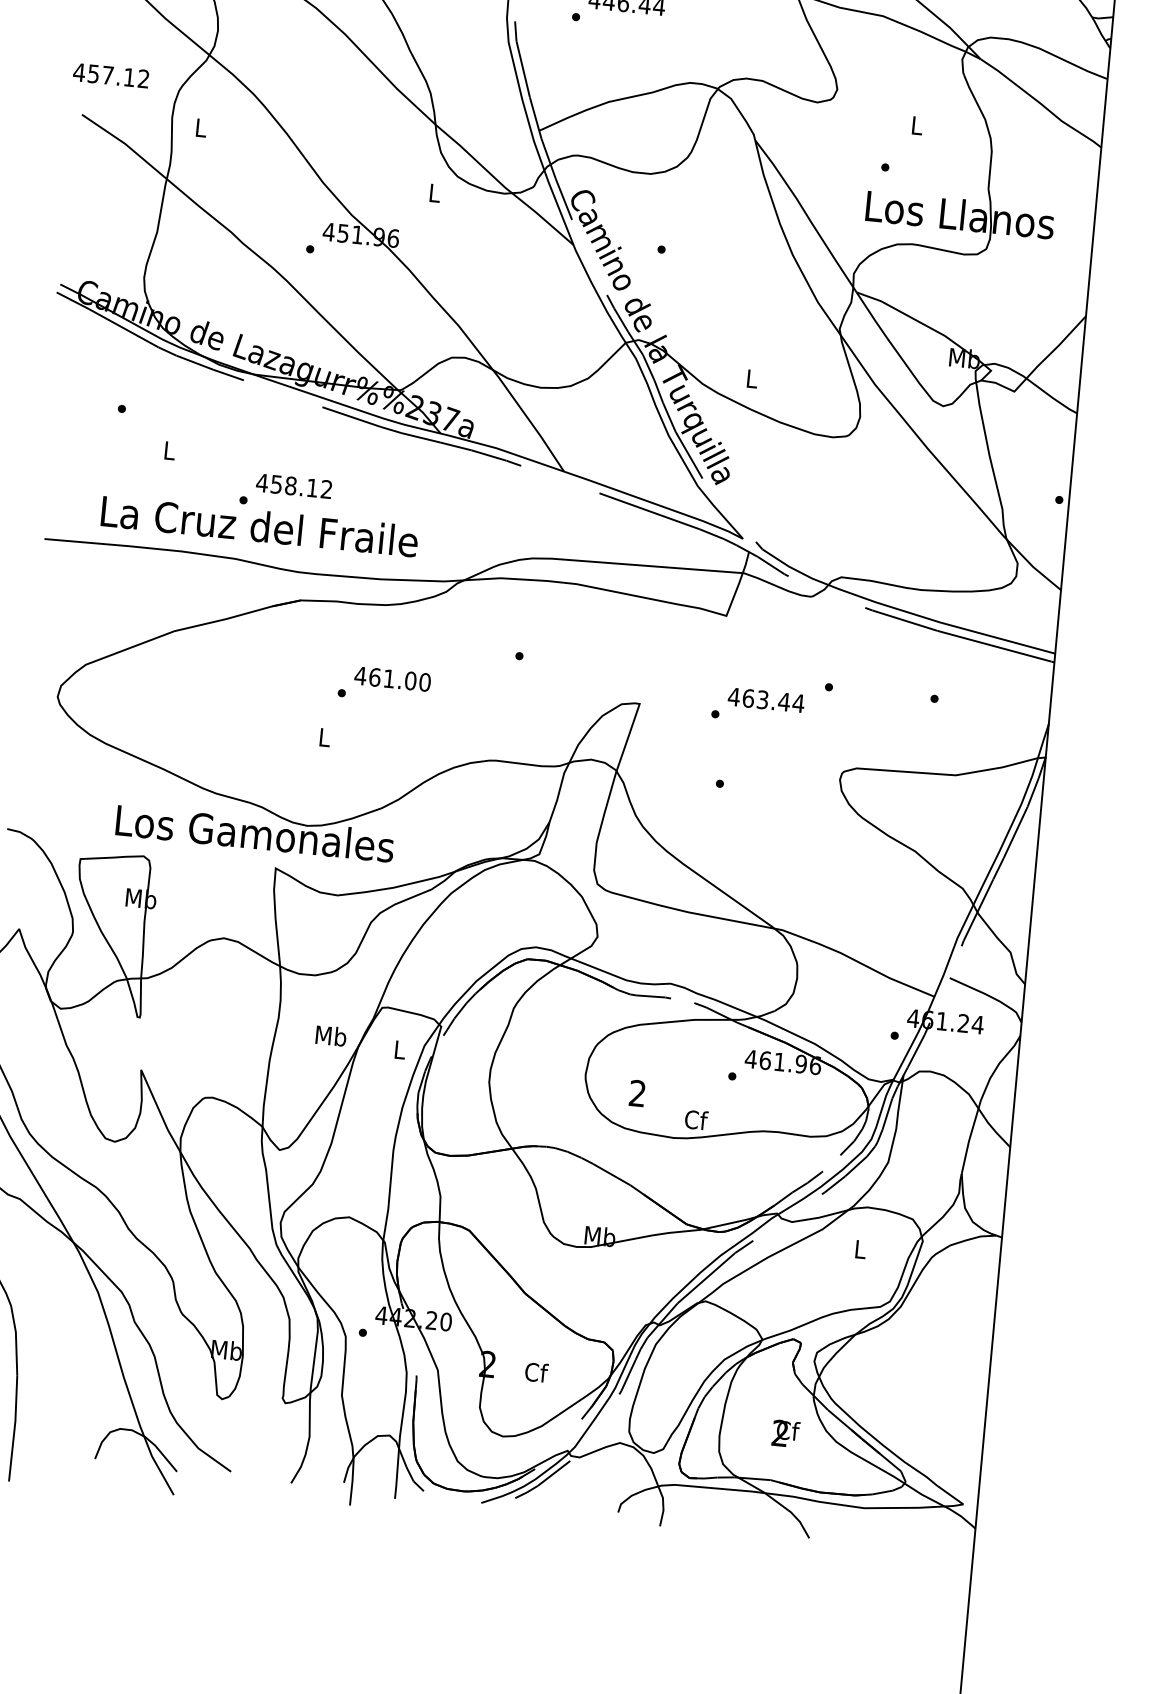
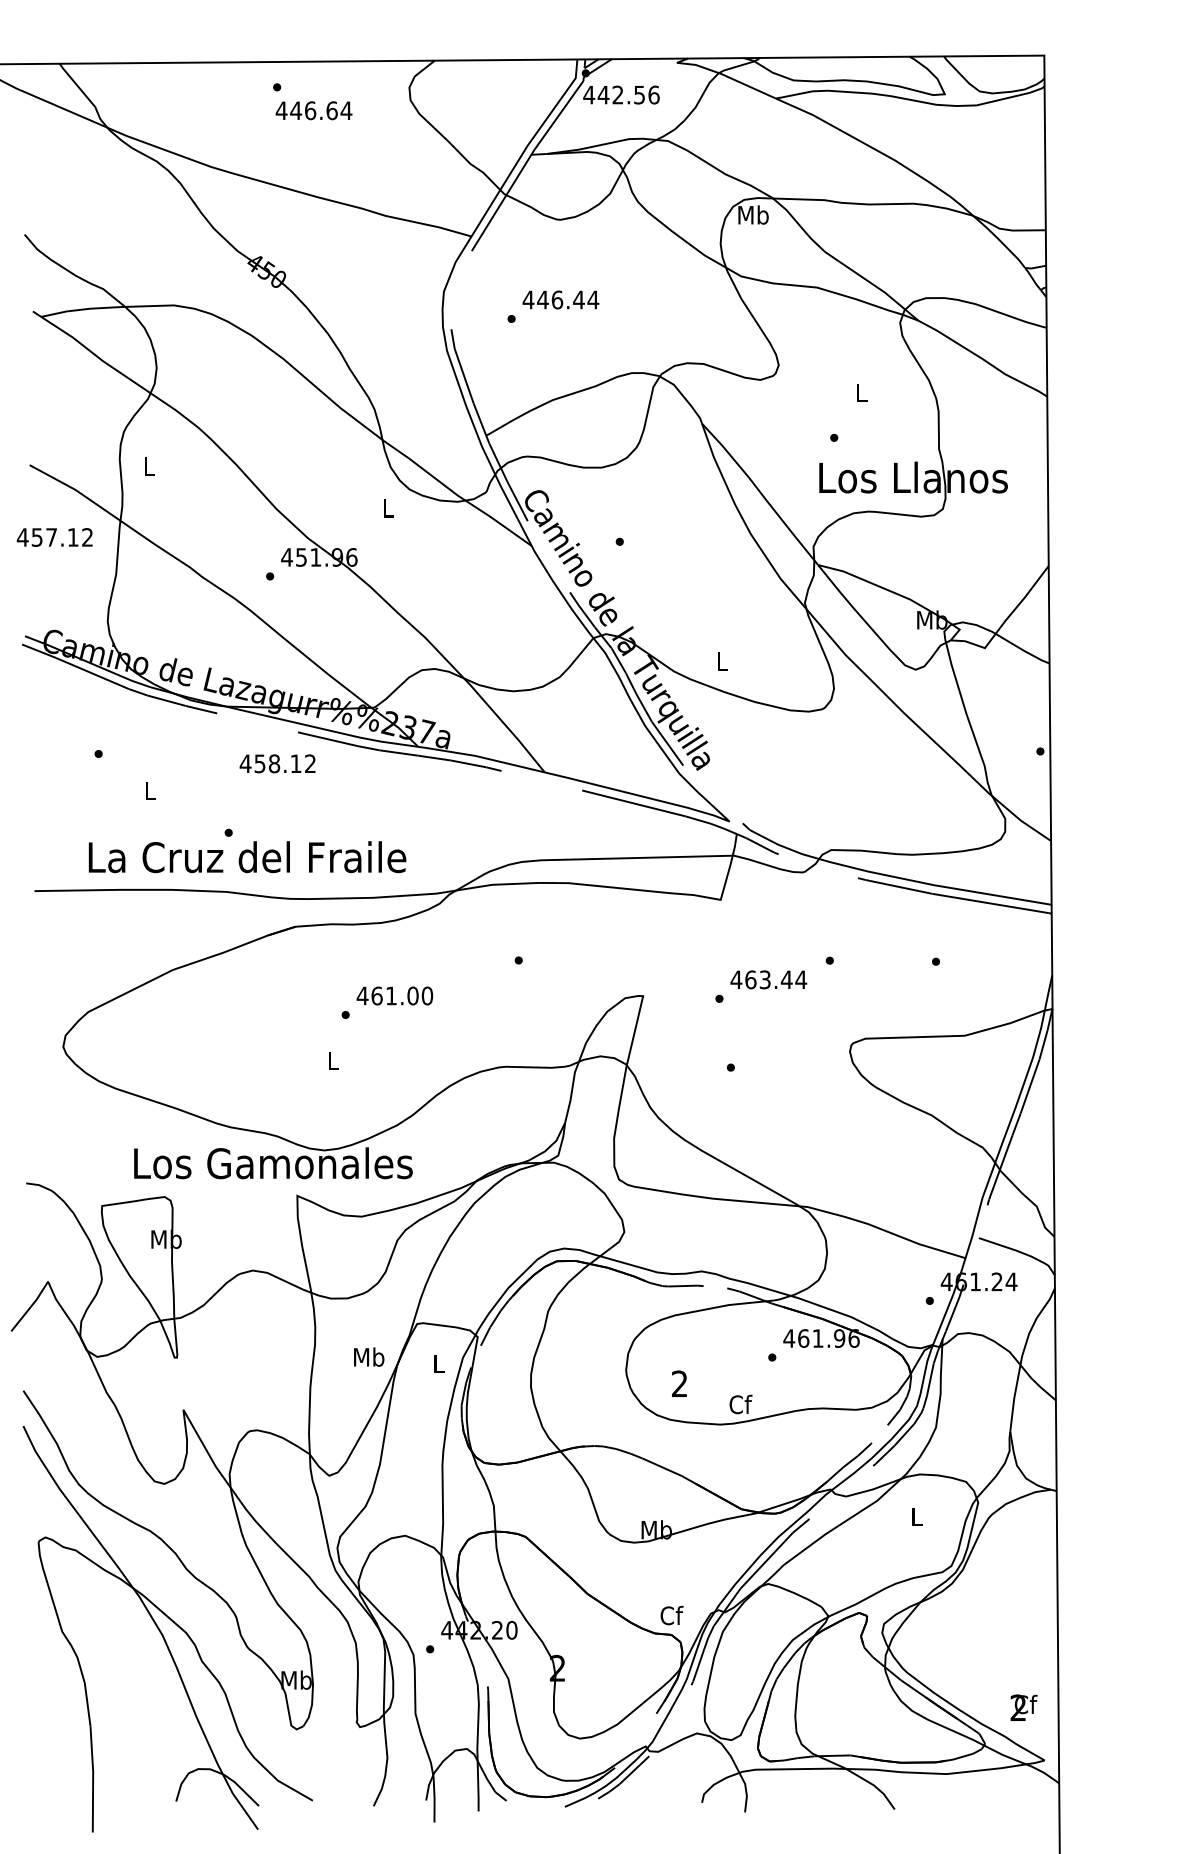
text: (110, 75) -> (54, 537), moved
text: (294, 485) -> (277, 763), moved
text: (536, 1372) -> (671, 1615), moved
text: (785, 1433) -> (1023, 1707), moved

